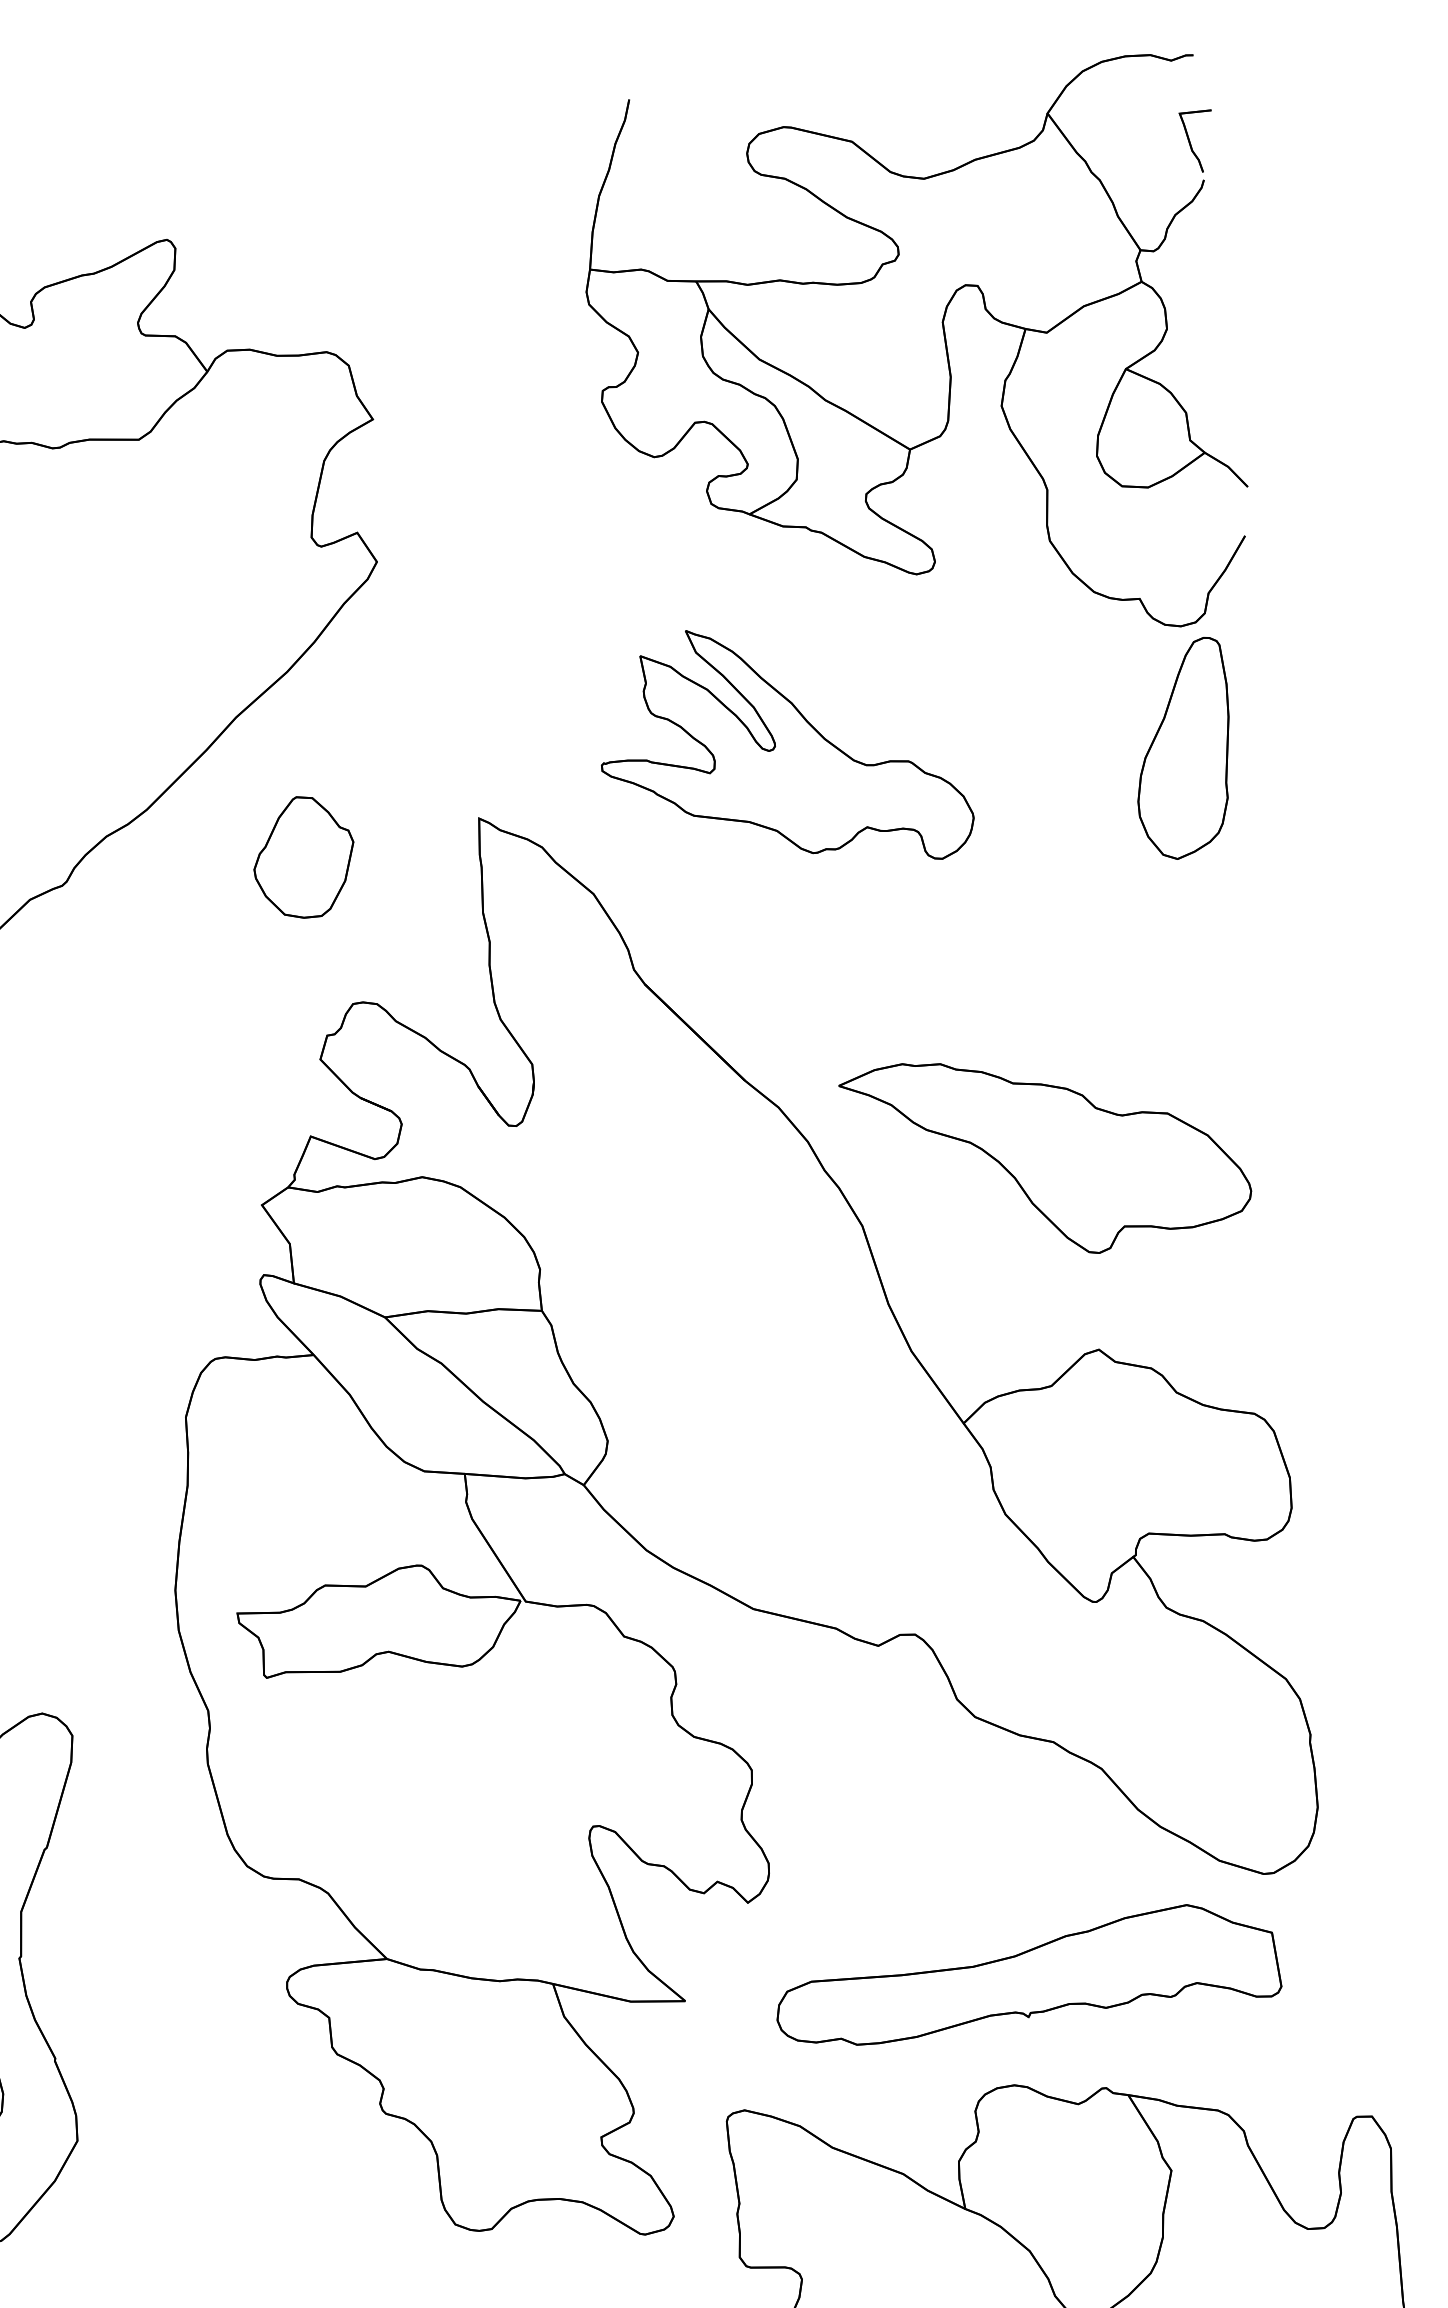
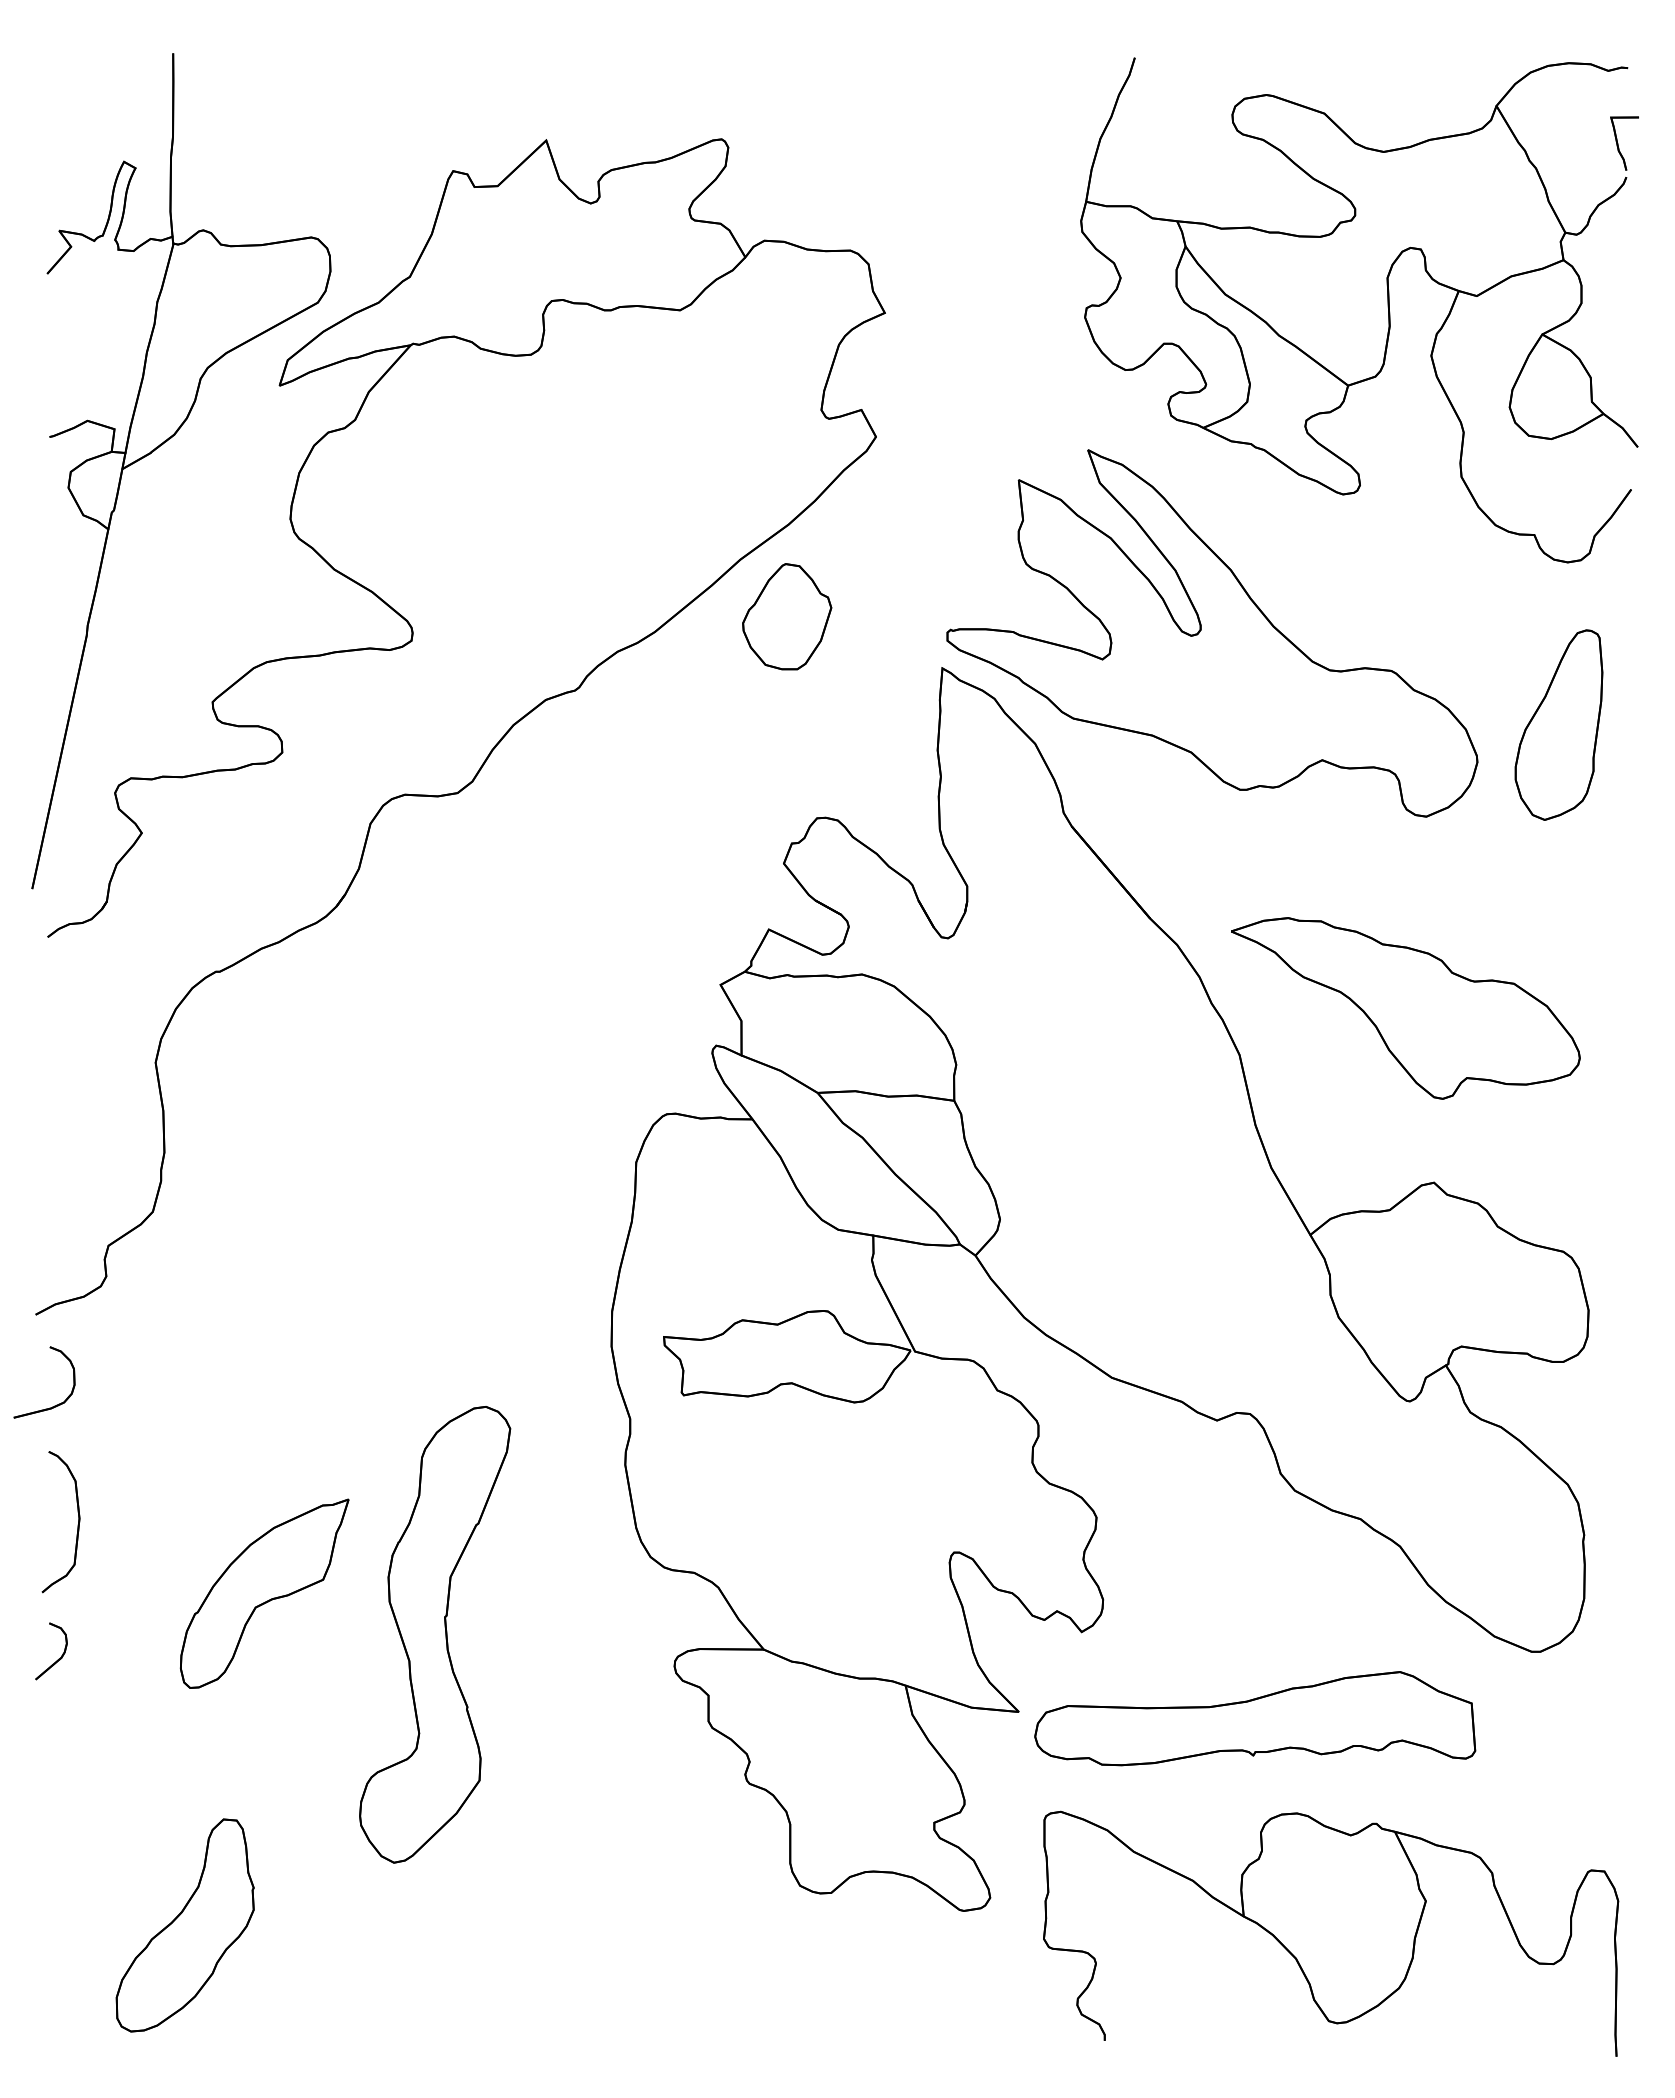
part: (783, 747) -> (1212, 633), size x1.67
part: (1182, 748) -> (1558, 724), moved
part: (304, 856) -> (787, 616), moved
part: (1026, 1974) -> (1255, 1718), moved

